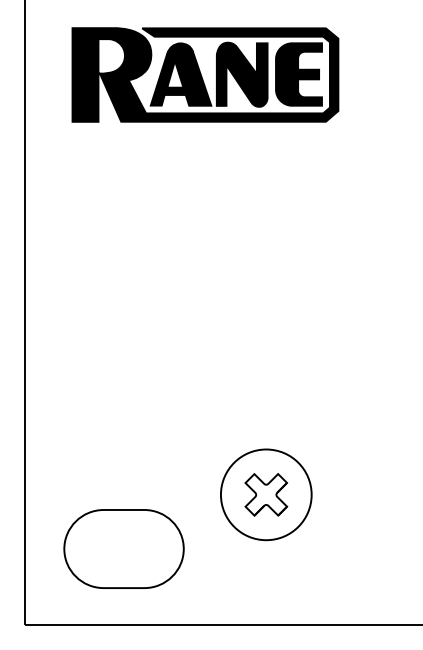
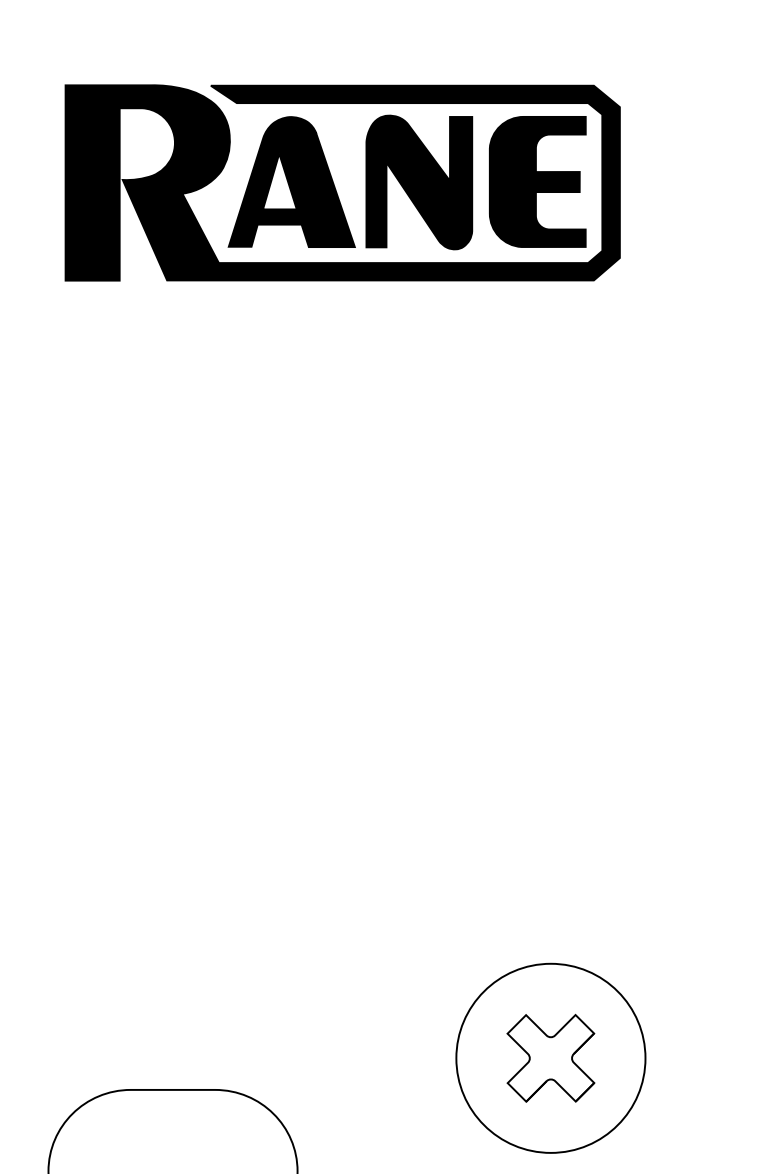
part: (266, 494) -> (551, 1057), moved

